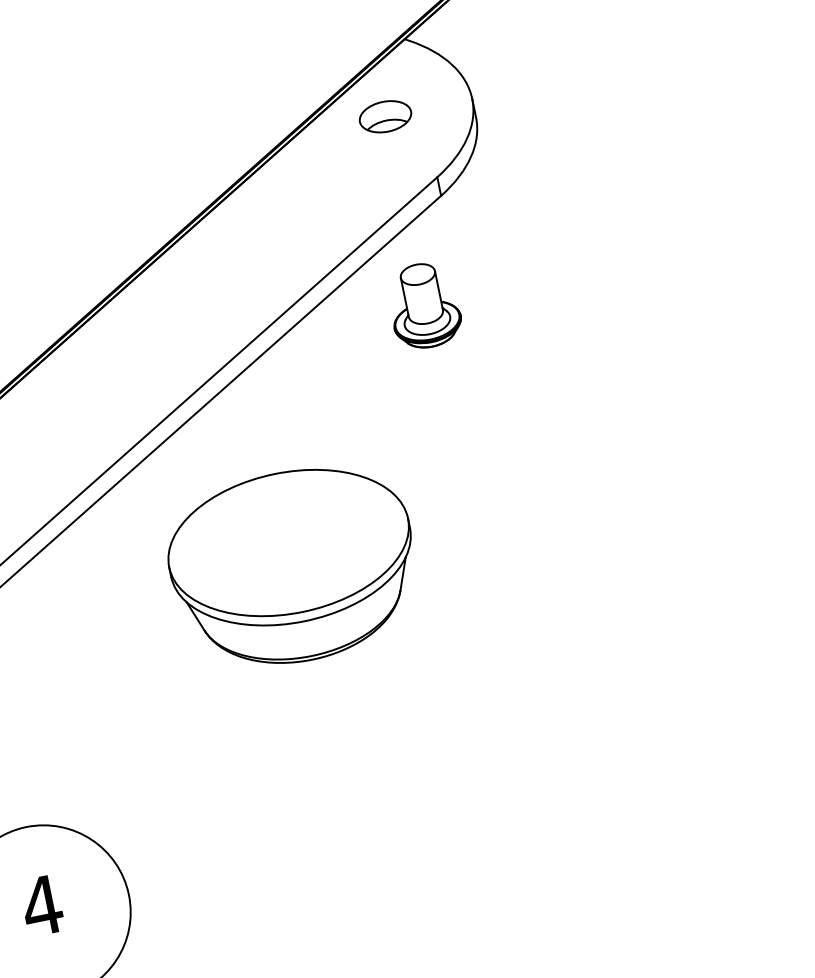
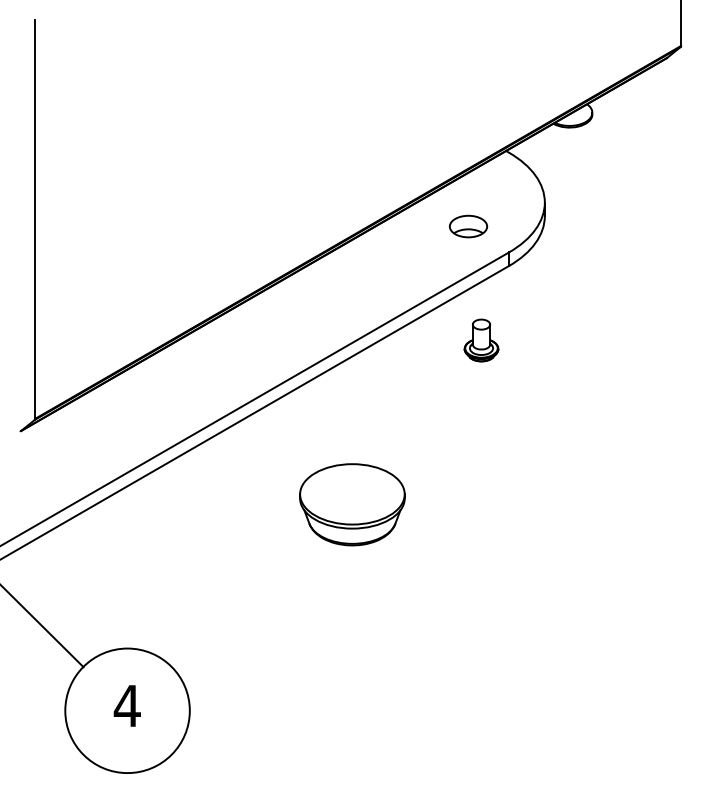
part: (385, 116) -> (468, 226), moved
part: (424, 305) -> (481, 340), size x0.7
part: (293, 566) -> (352, 504), size x0.6

